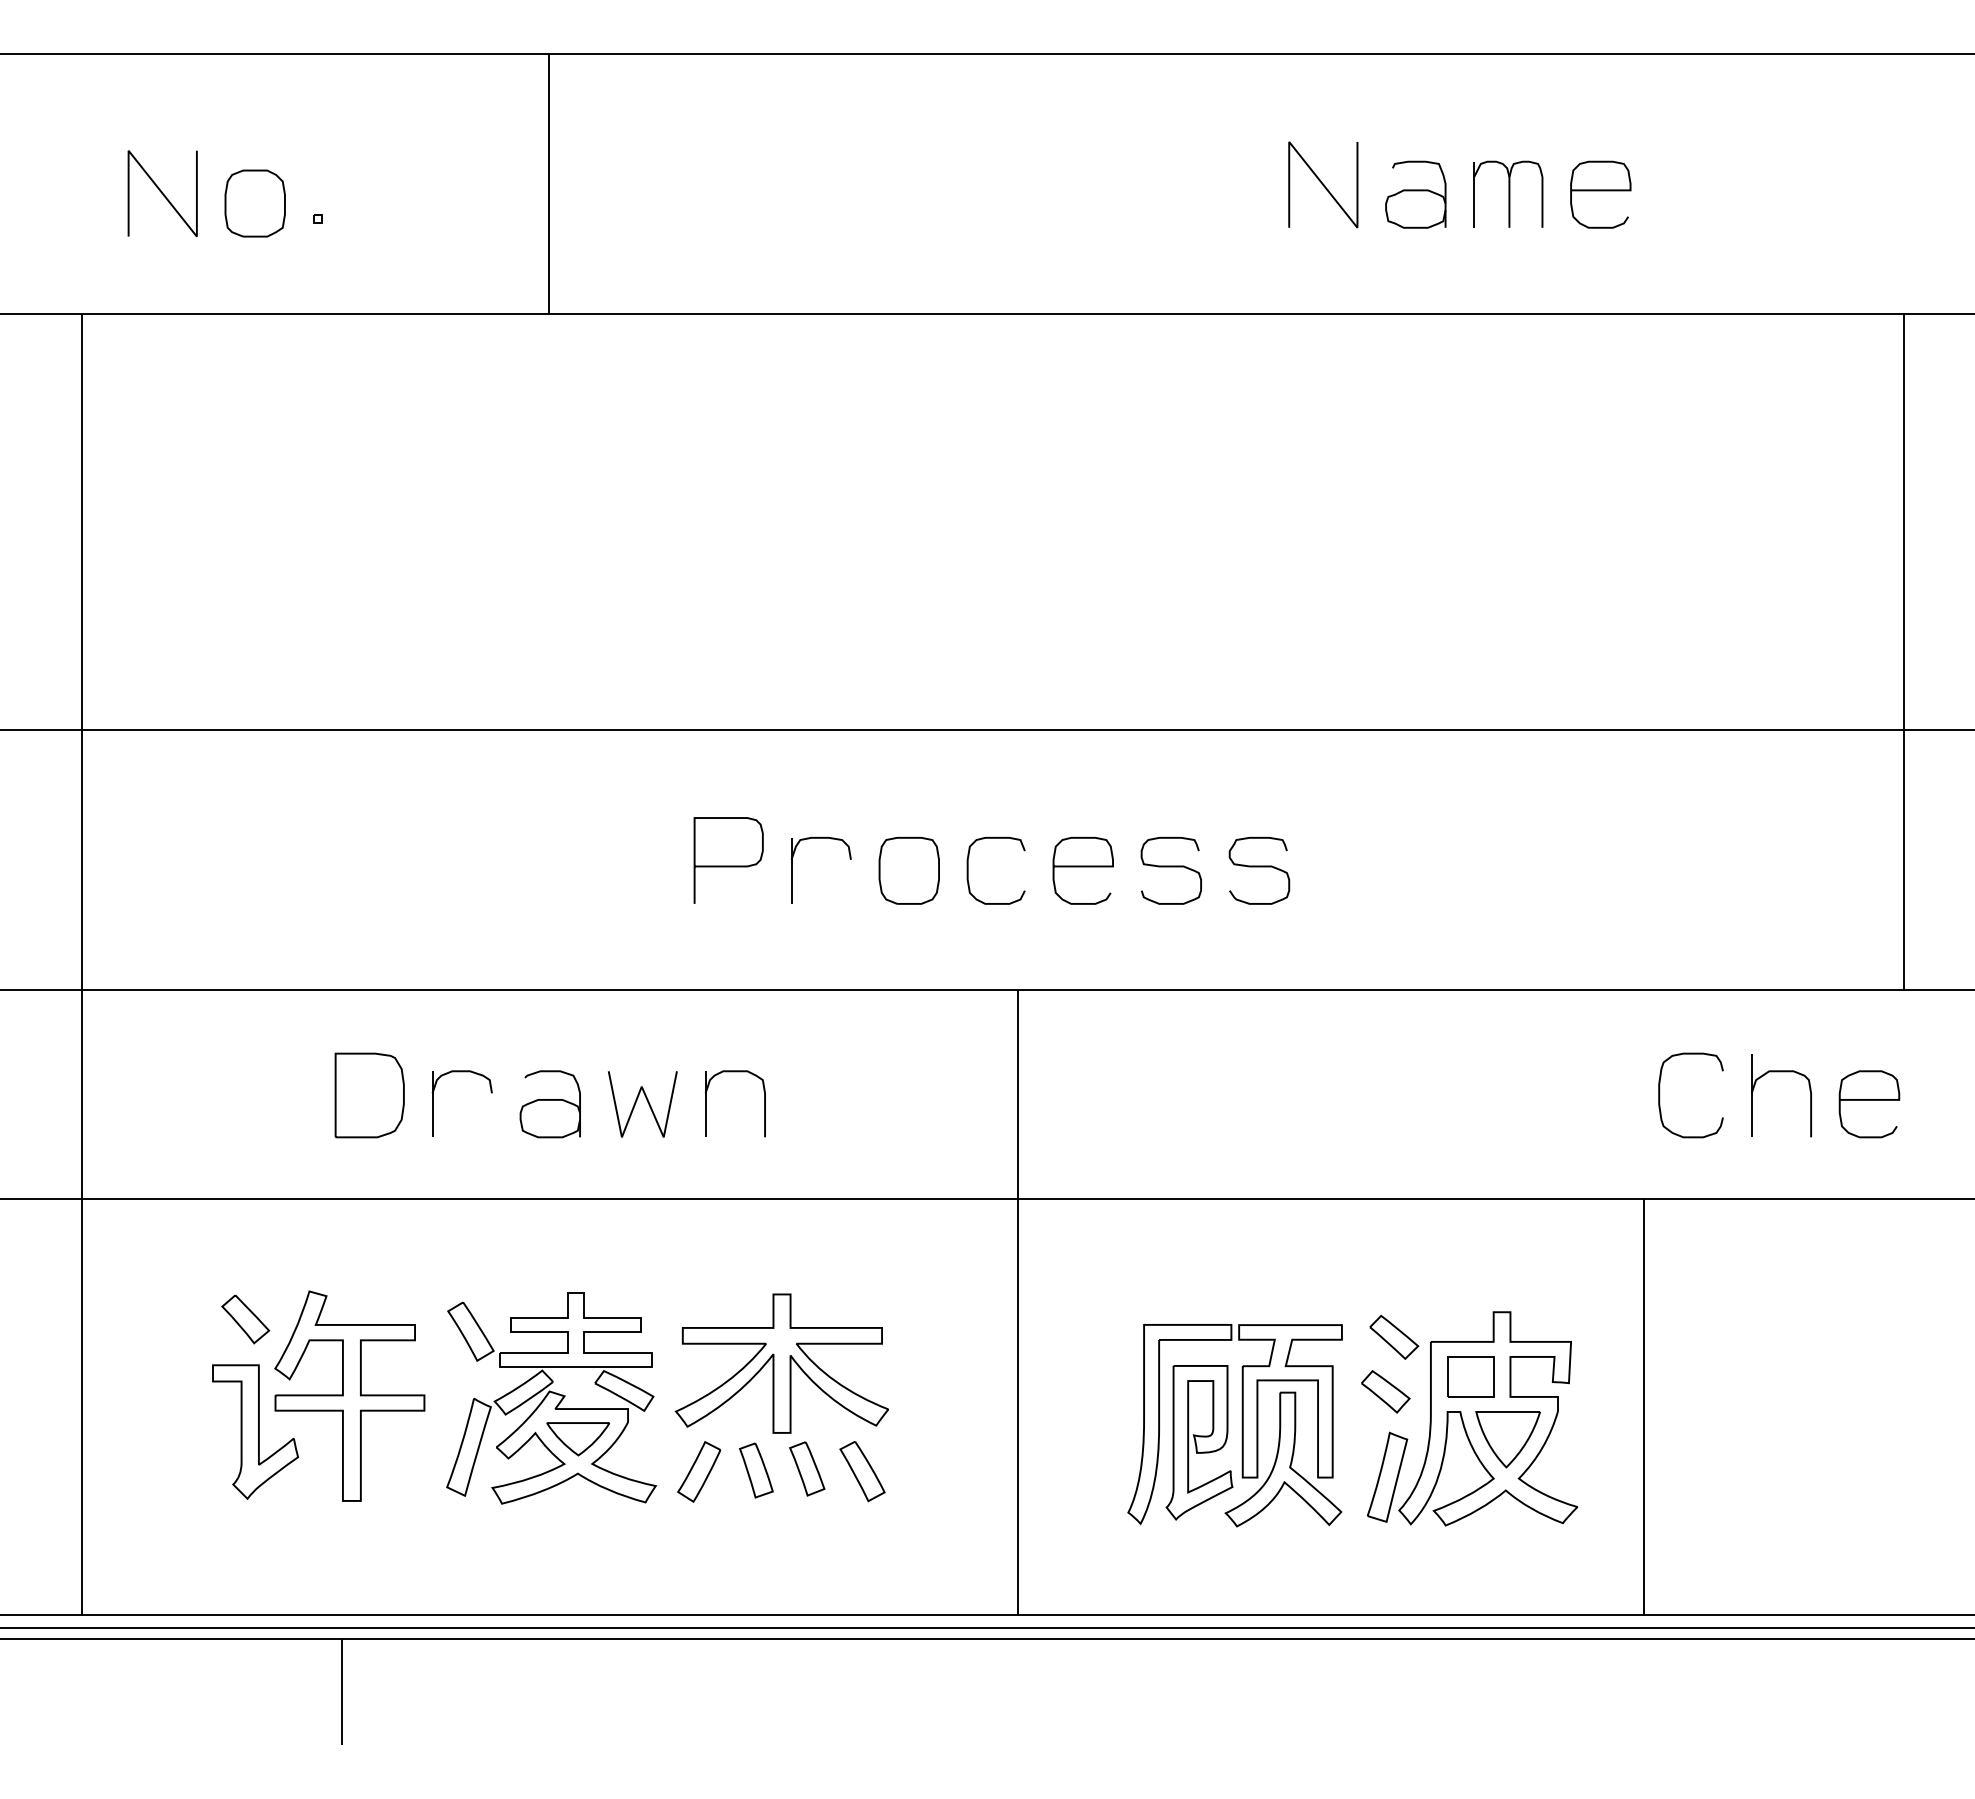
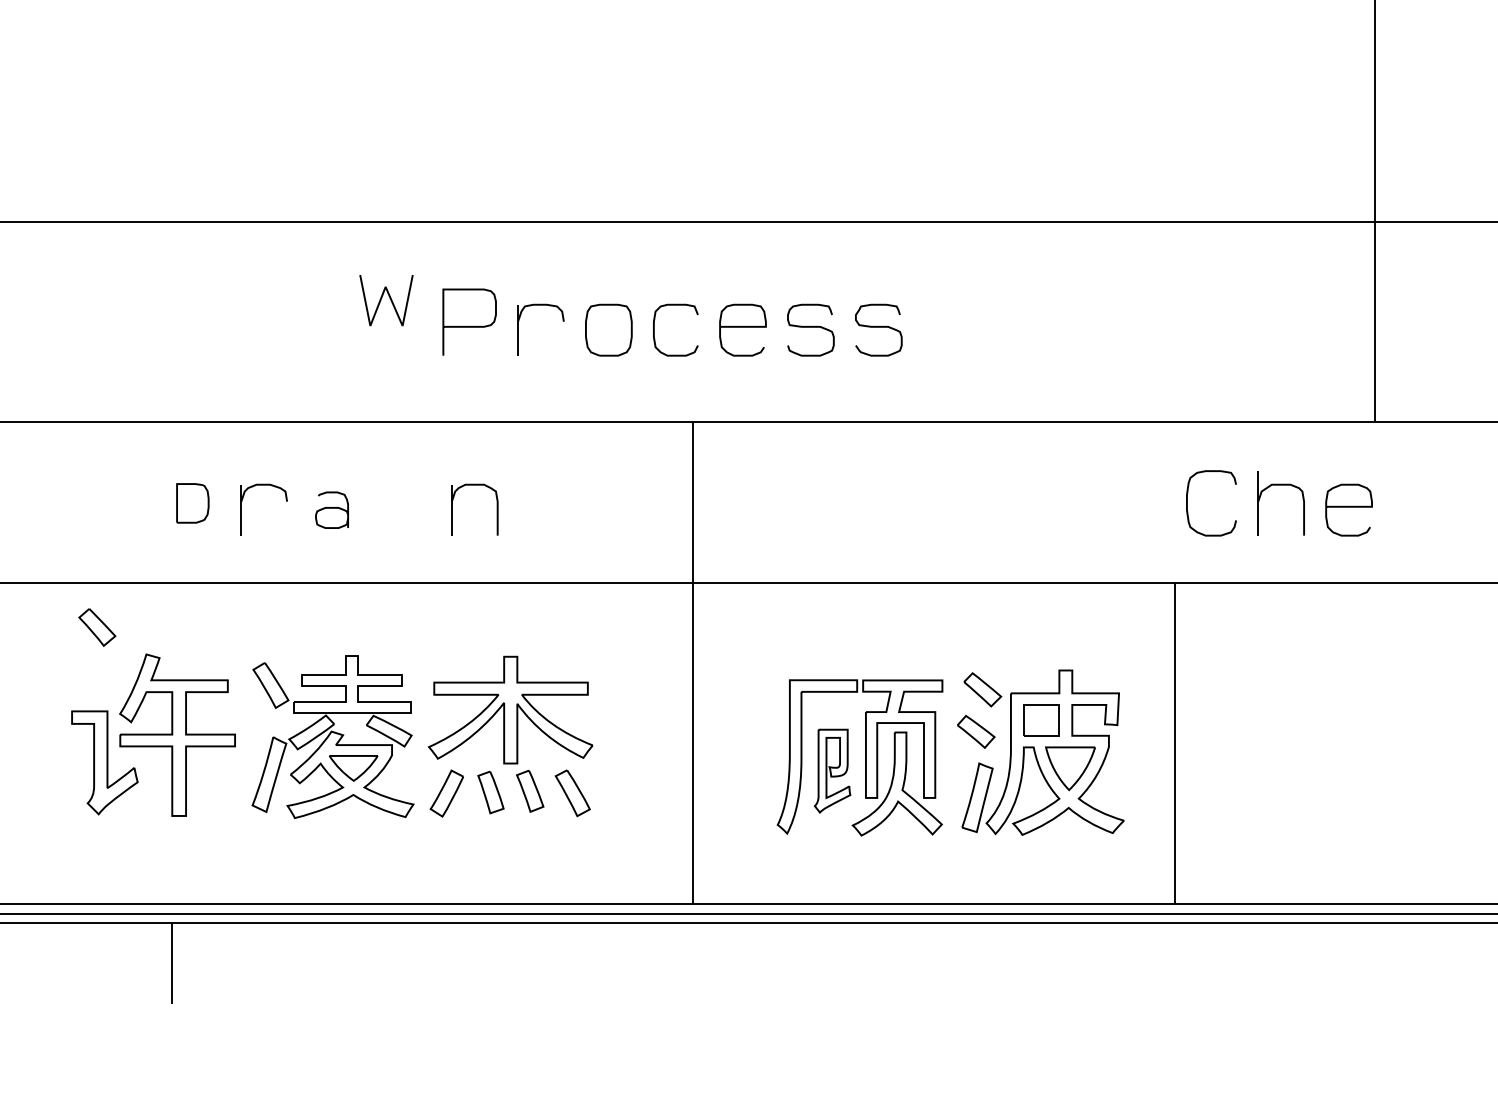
part: (369, 1095) -> (192, 503), size x0.6
curve: (647, 1102) -> (390, 299), moved
part: (549, 1104) -> (331, 510), size x0.7
part: (245, 1319) -> (97, 627), moved
part: (1199, 1442) -> (832, 770), size x0.7

